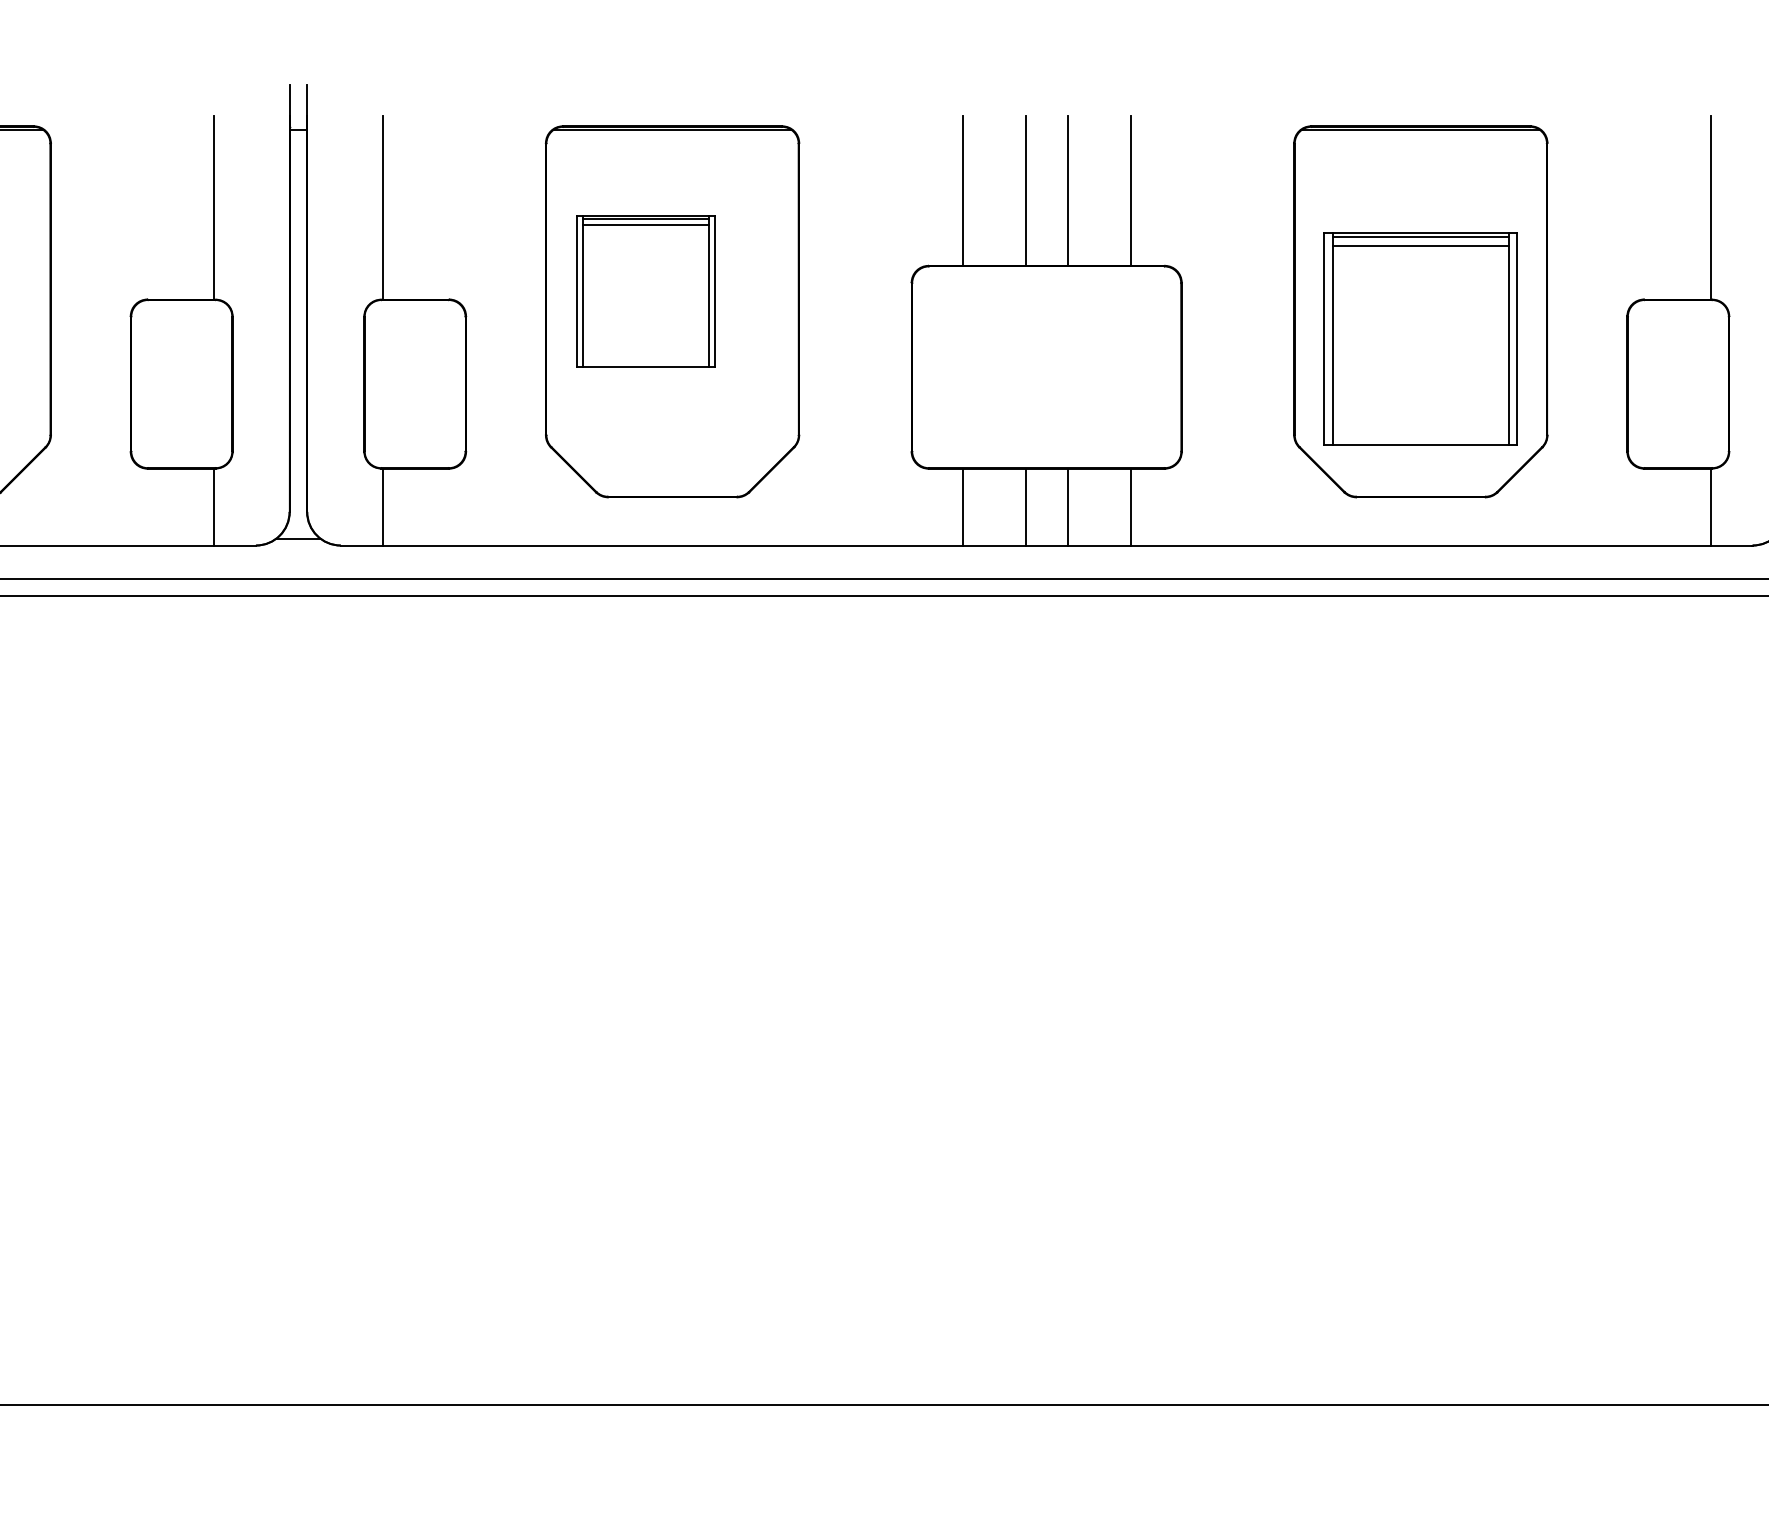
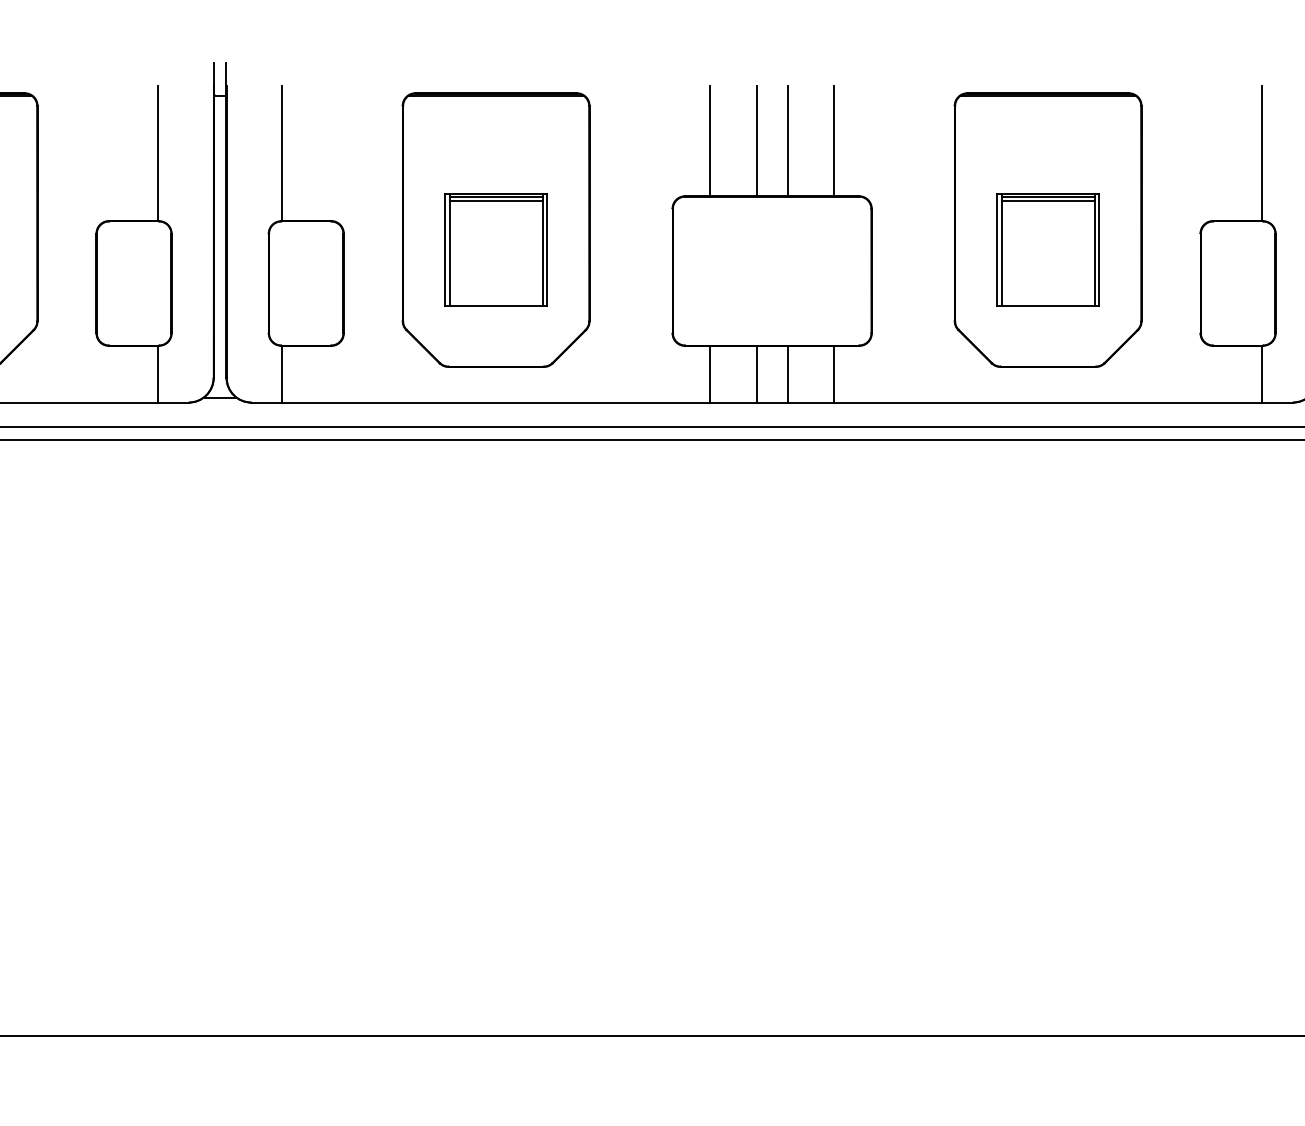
part: (645, 291) -> (496, 249), moved
part: (1420, 338) -> (1047, 249), size x0.71

